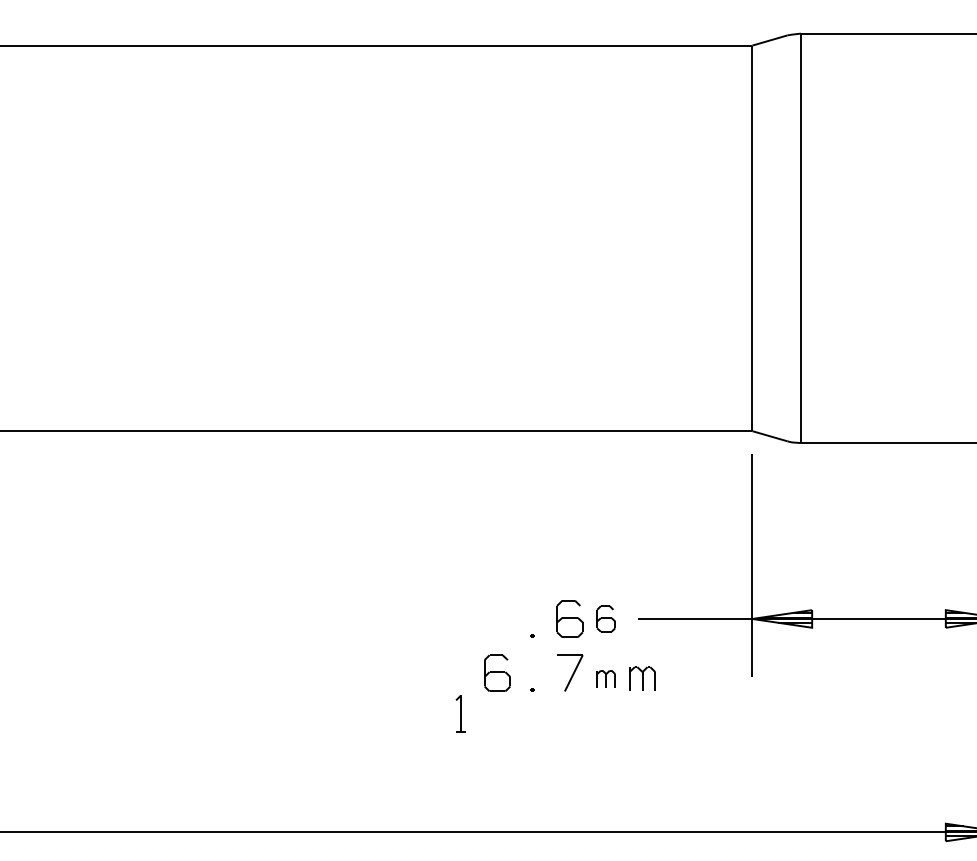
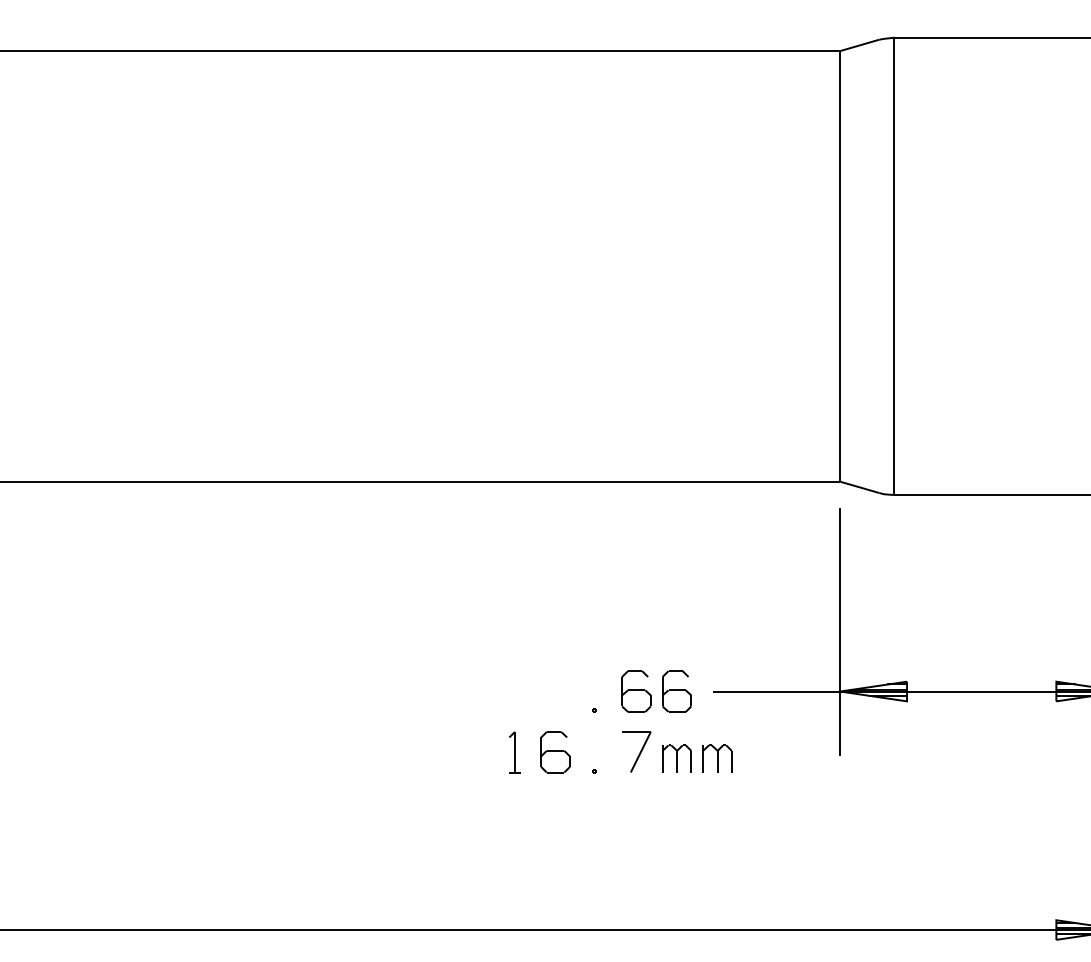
part: (605, 618) -> (676, 691), size x1.43
part: (605, 678) -> (676, 758), size x1.43
part: (460, 713) -> (514, 752), moved

